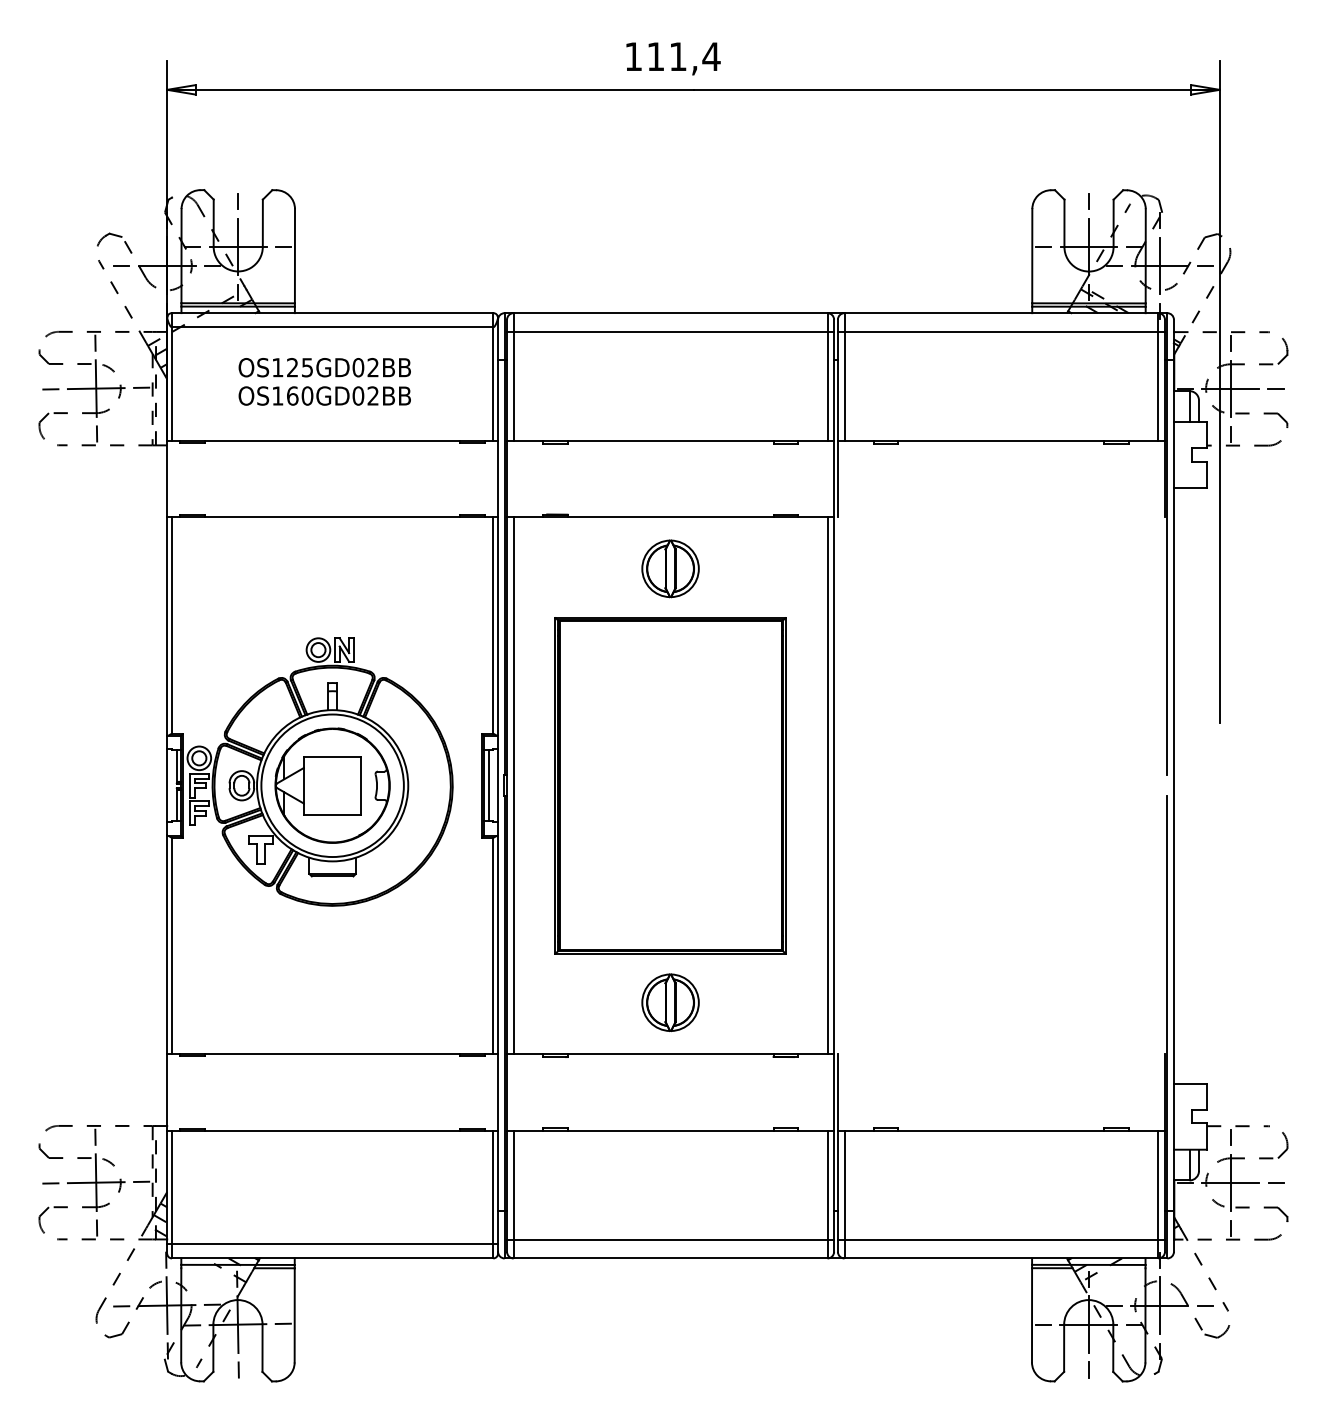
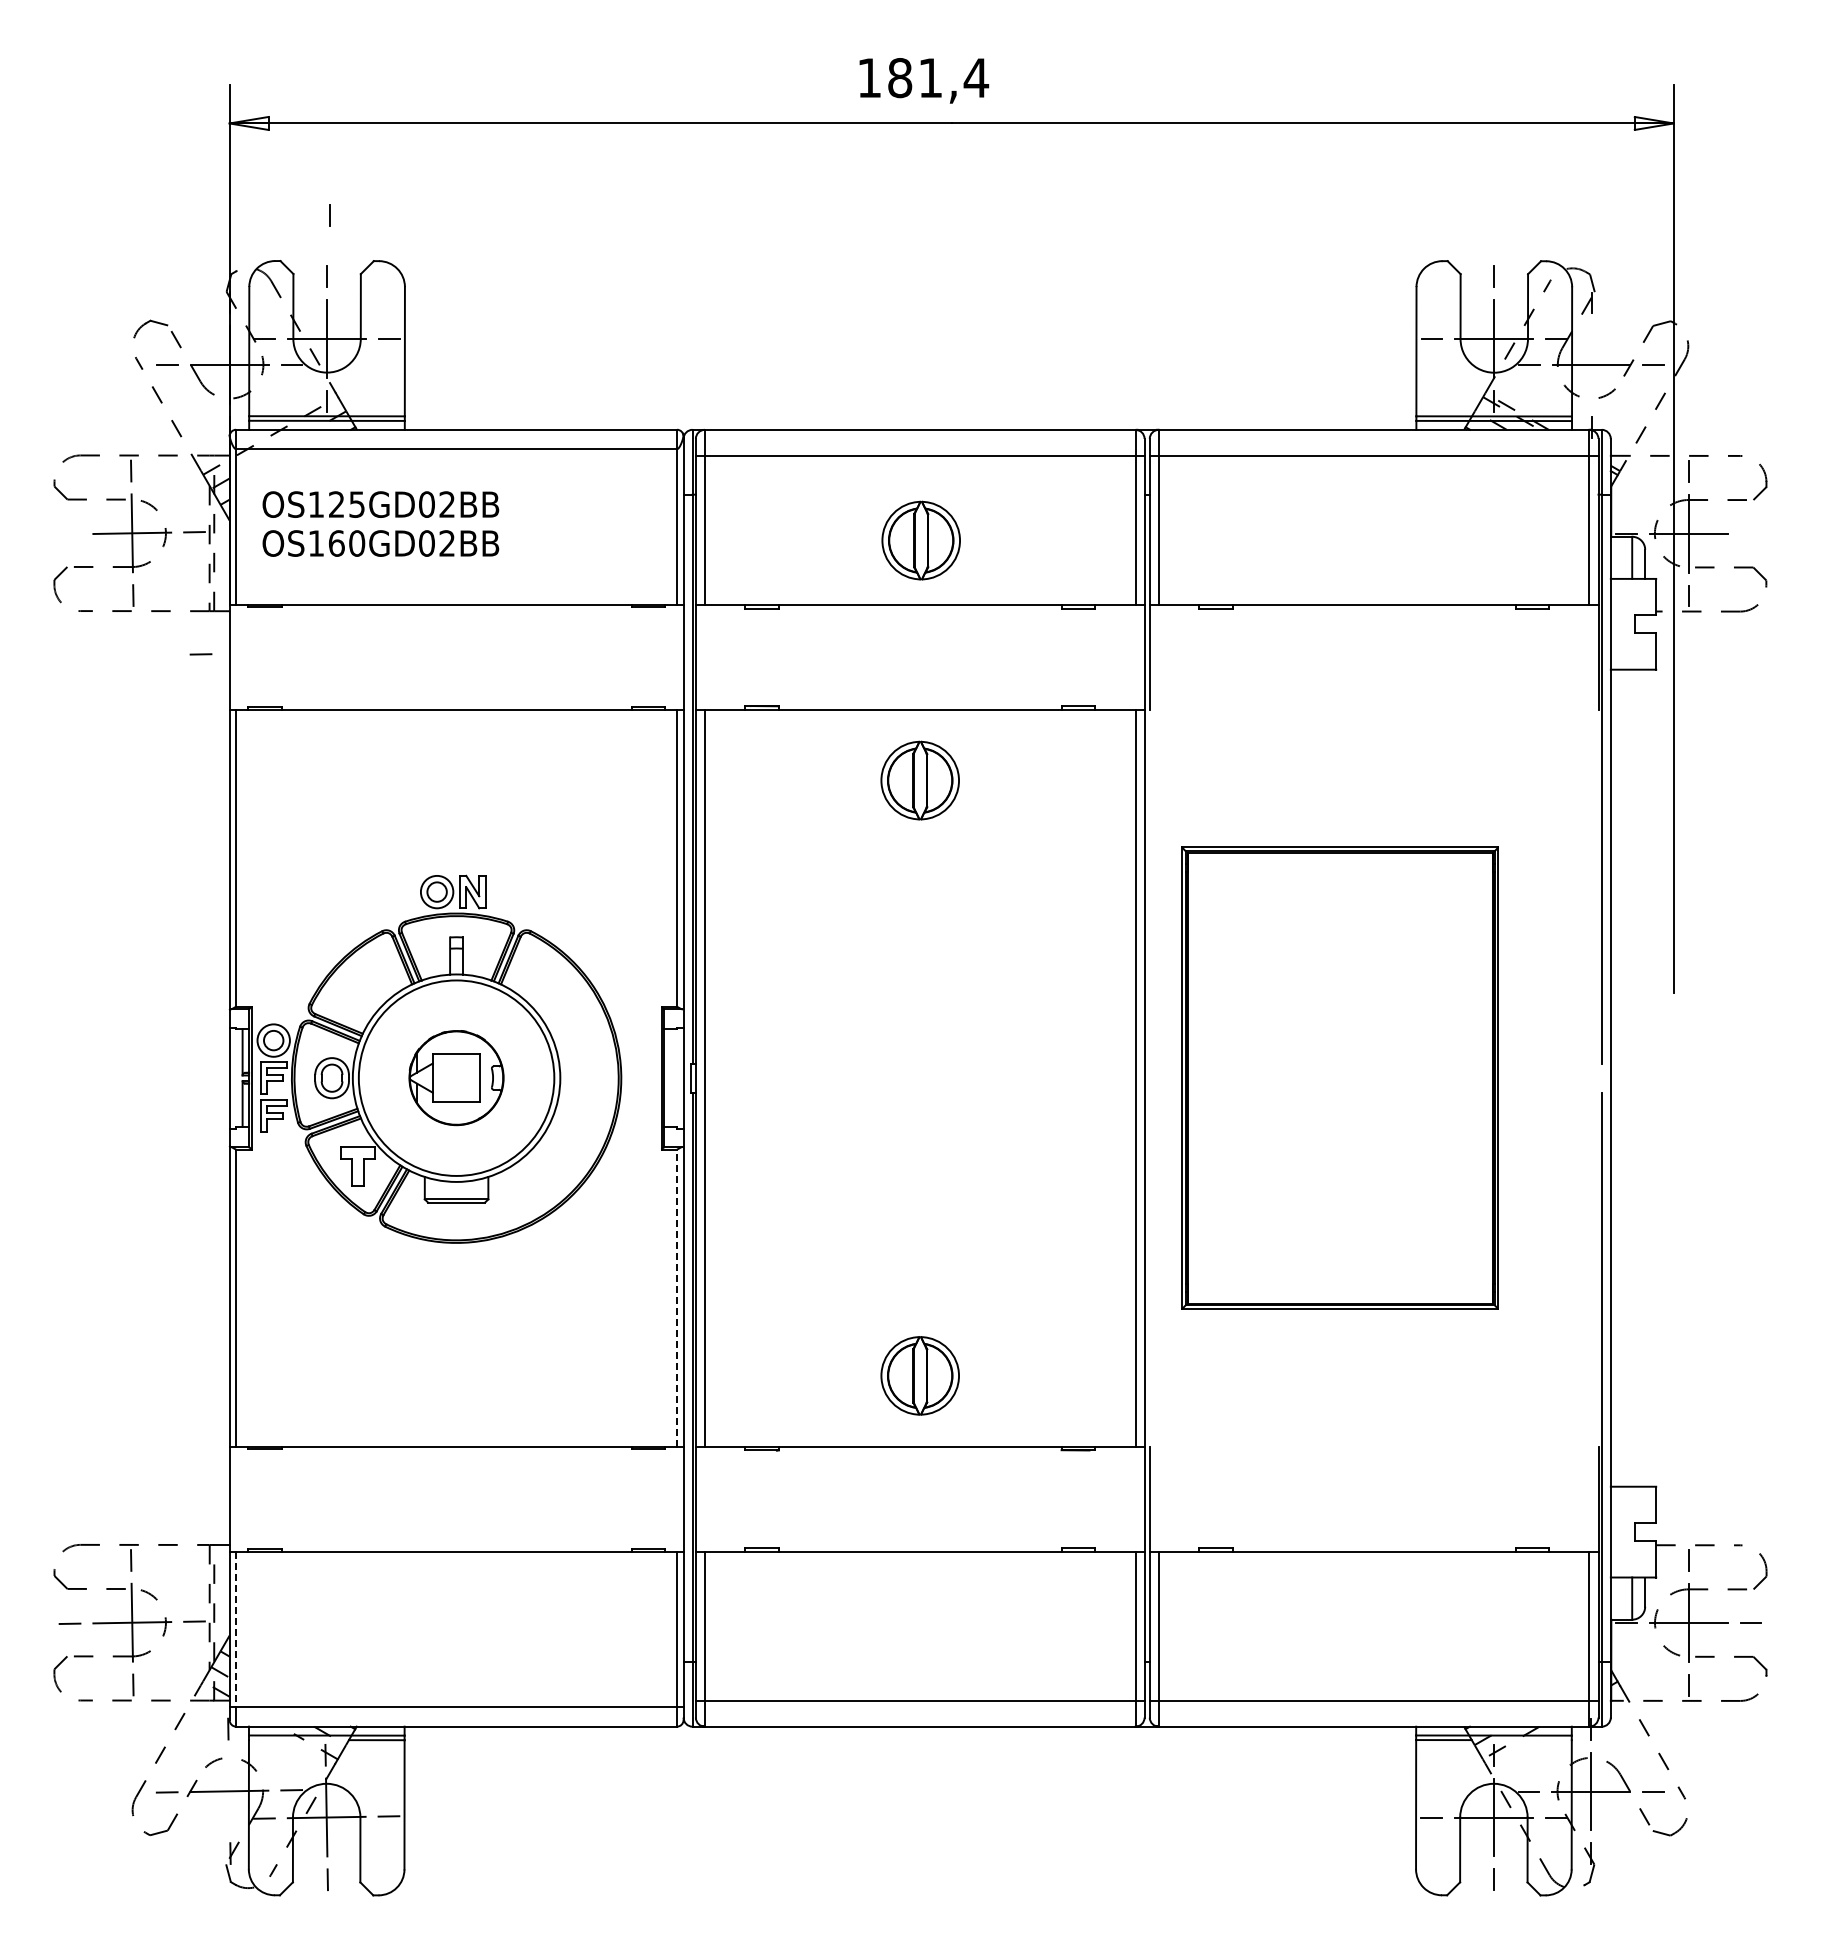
text: (656, 57) -> (900, 78), 111,4 -> 181,4
line: (240, 156) -> (329, 215), added
line: (1159, 266) -> (1591, 365), removed
text: (324, 381) -> (380, 523), moved
line: (1275, 388) -> (1750, 533), removed
line: (50, 389) -> (200, 654), moved
part: (670, 393) -> (920, 540), added
part: (332, 785) -> (456, 1077), size x0.6
line: (488, 785) -> (670, 1077), removed
part: (670, 785) -> (1339, 1077), moved
line: (493, 945) -> (677, 1297), solid -> dashed
line: (172, 1187) -> (236, 1629), solid -> dashed
line: (167, 1305) -> (229, 1791), removed

